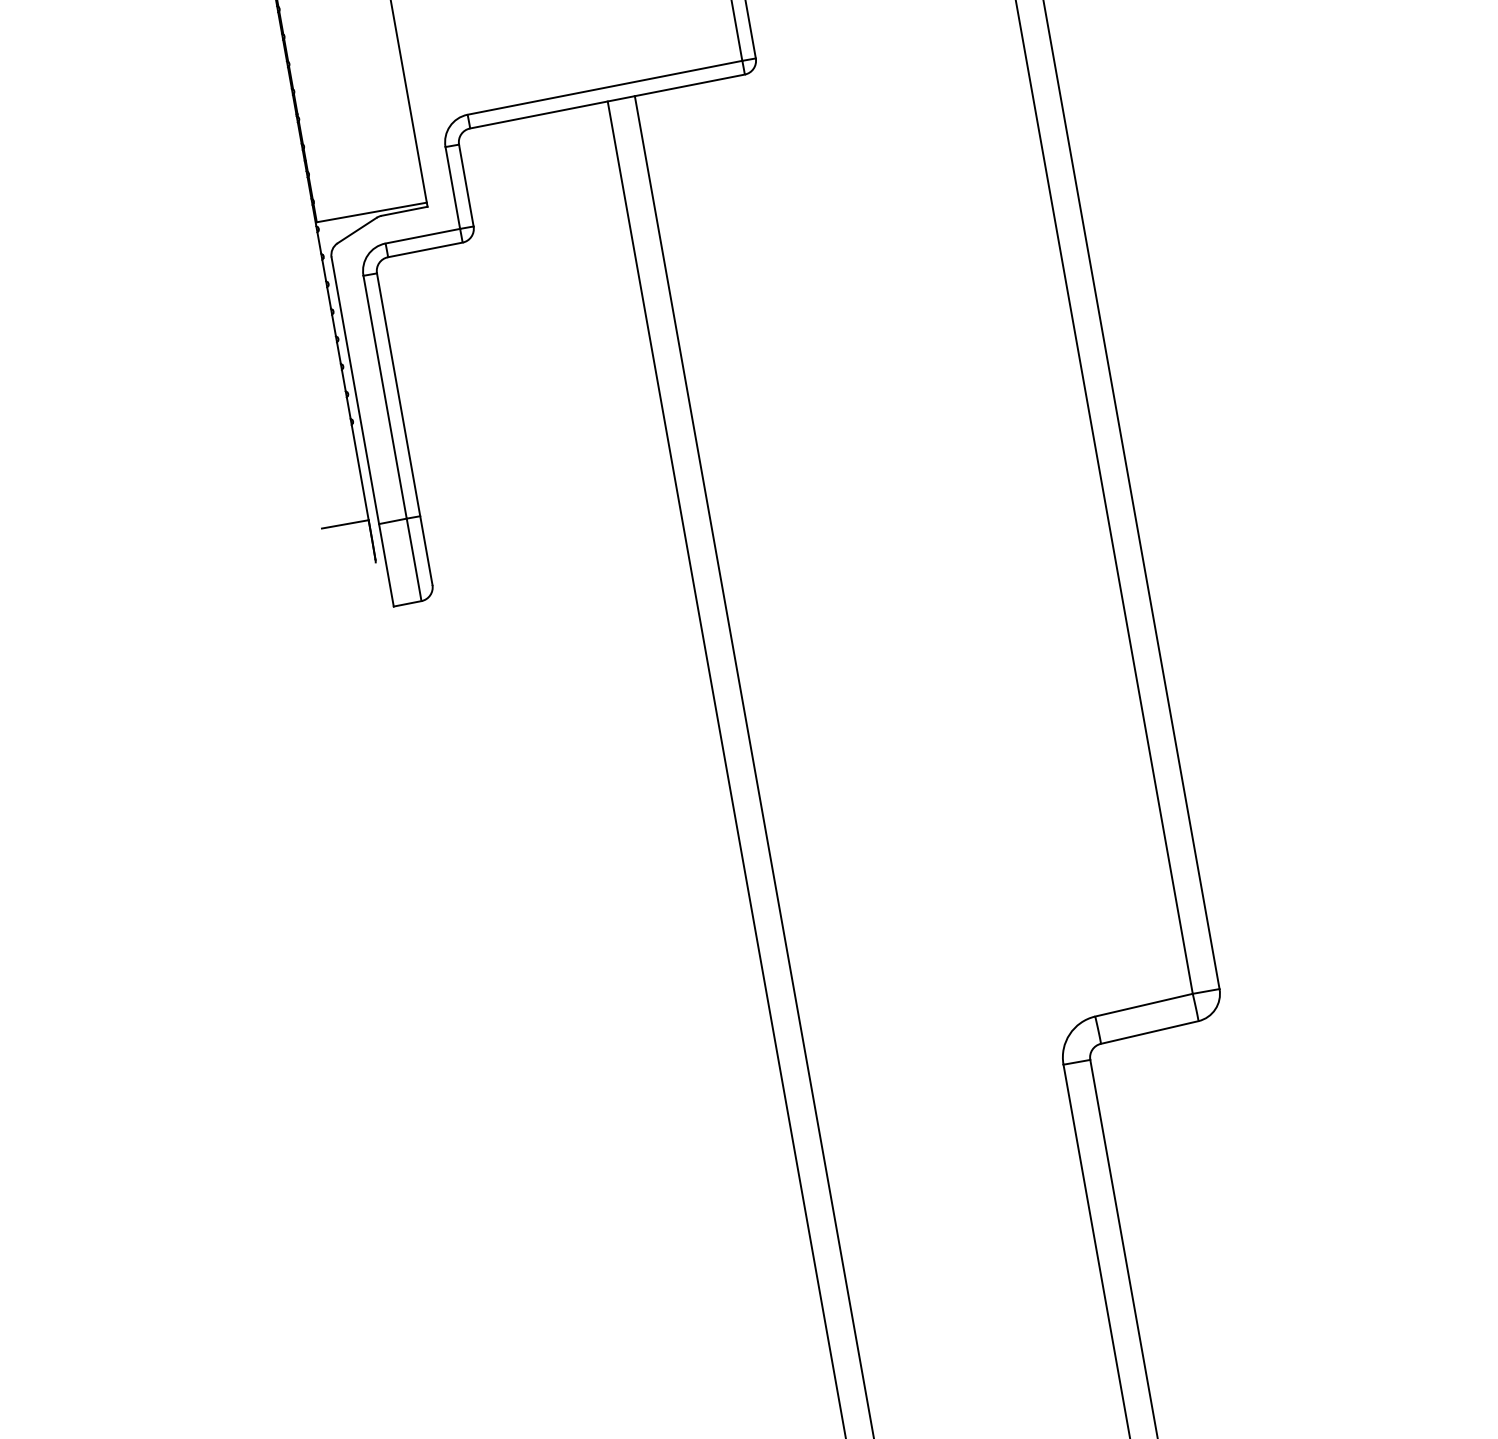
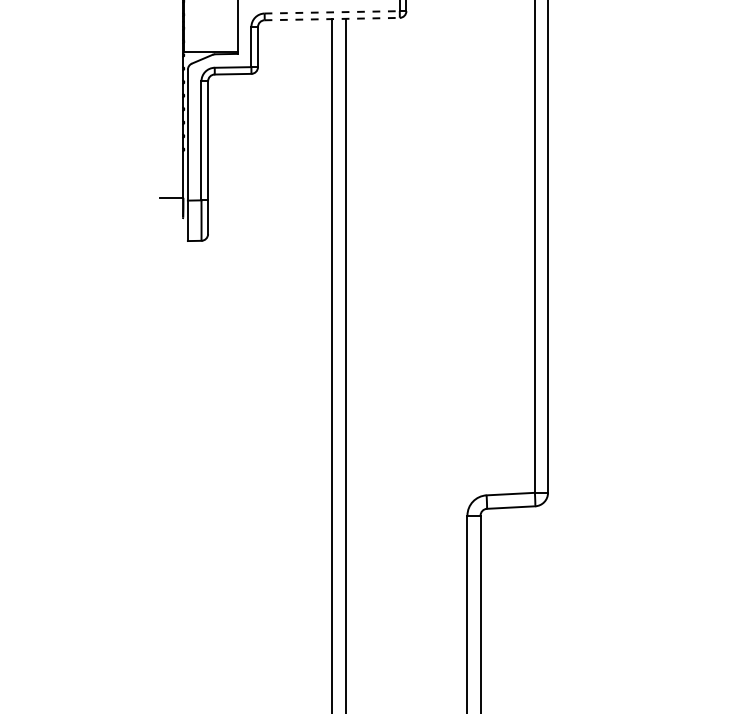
line: (605, 87) -> (332, 12), solid -> dashed
line: (608, 102) -> (332, 19), solid -> dashed

